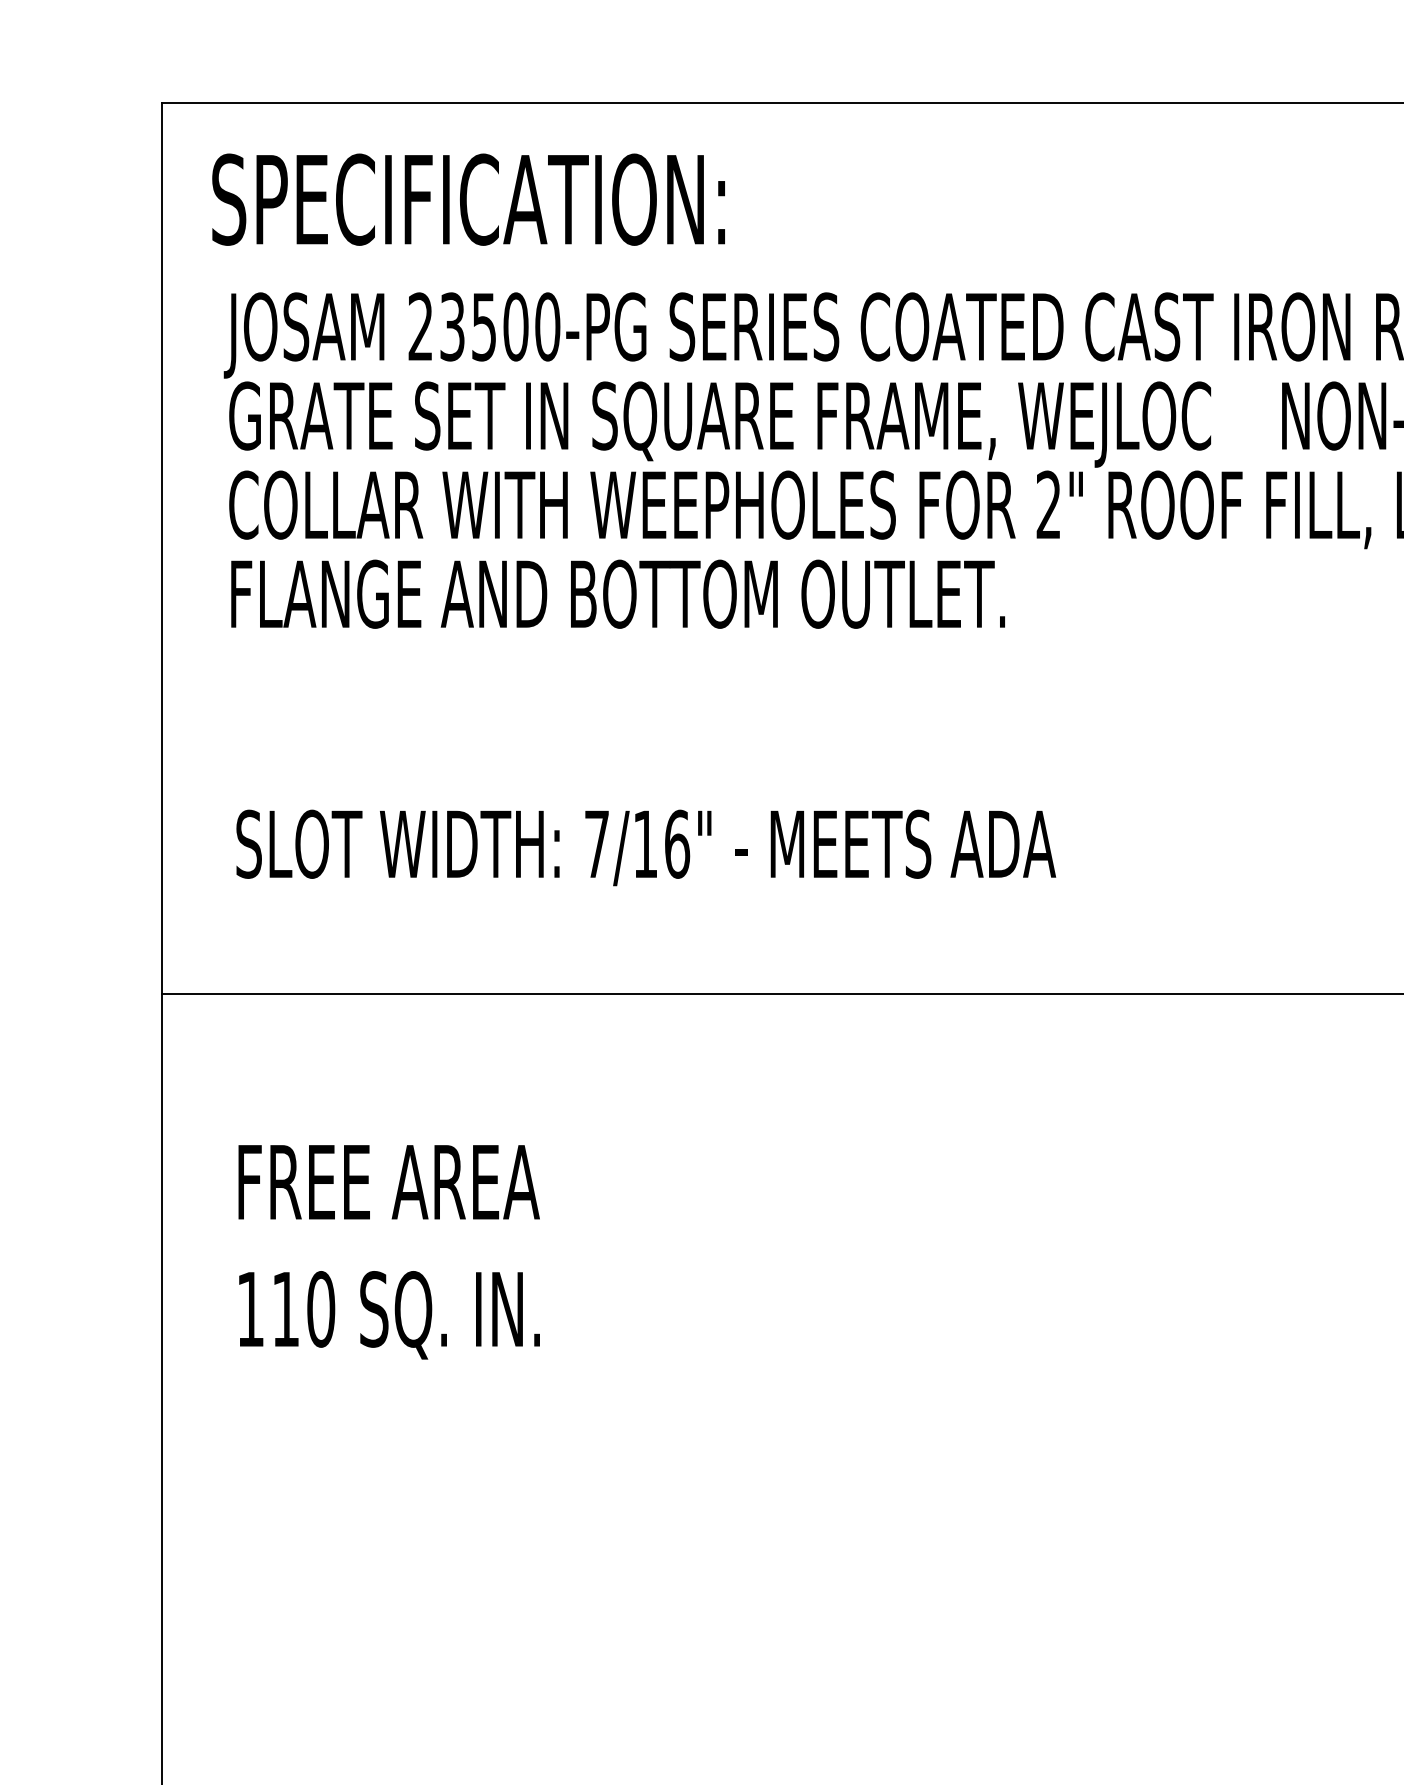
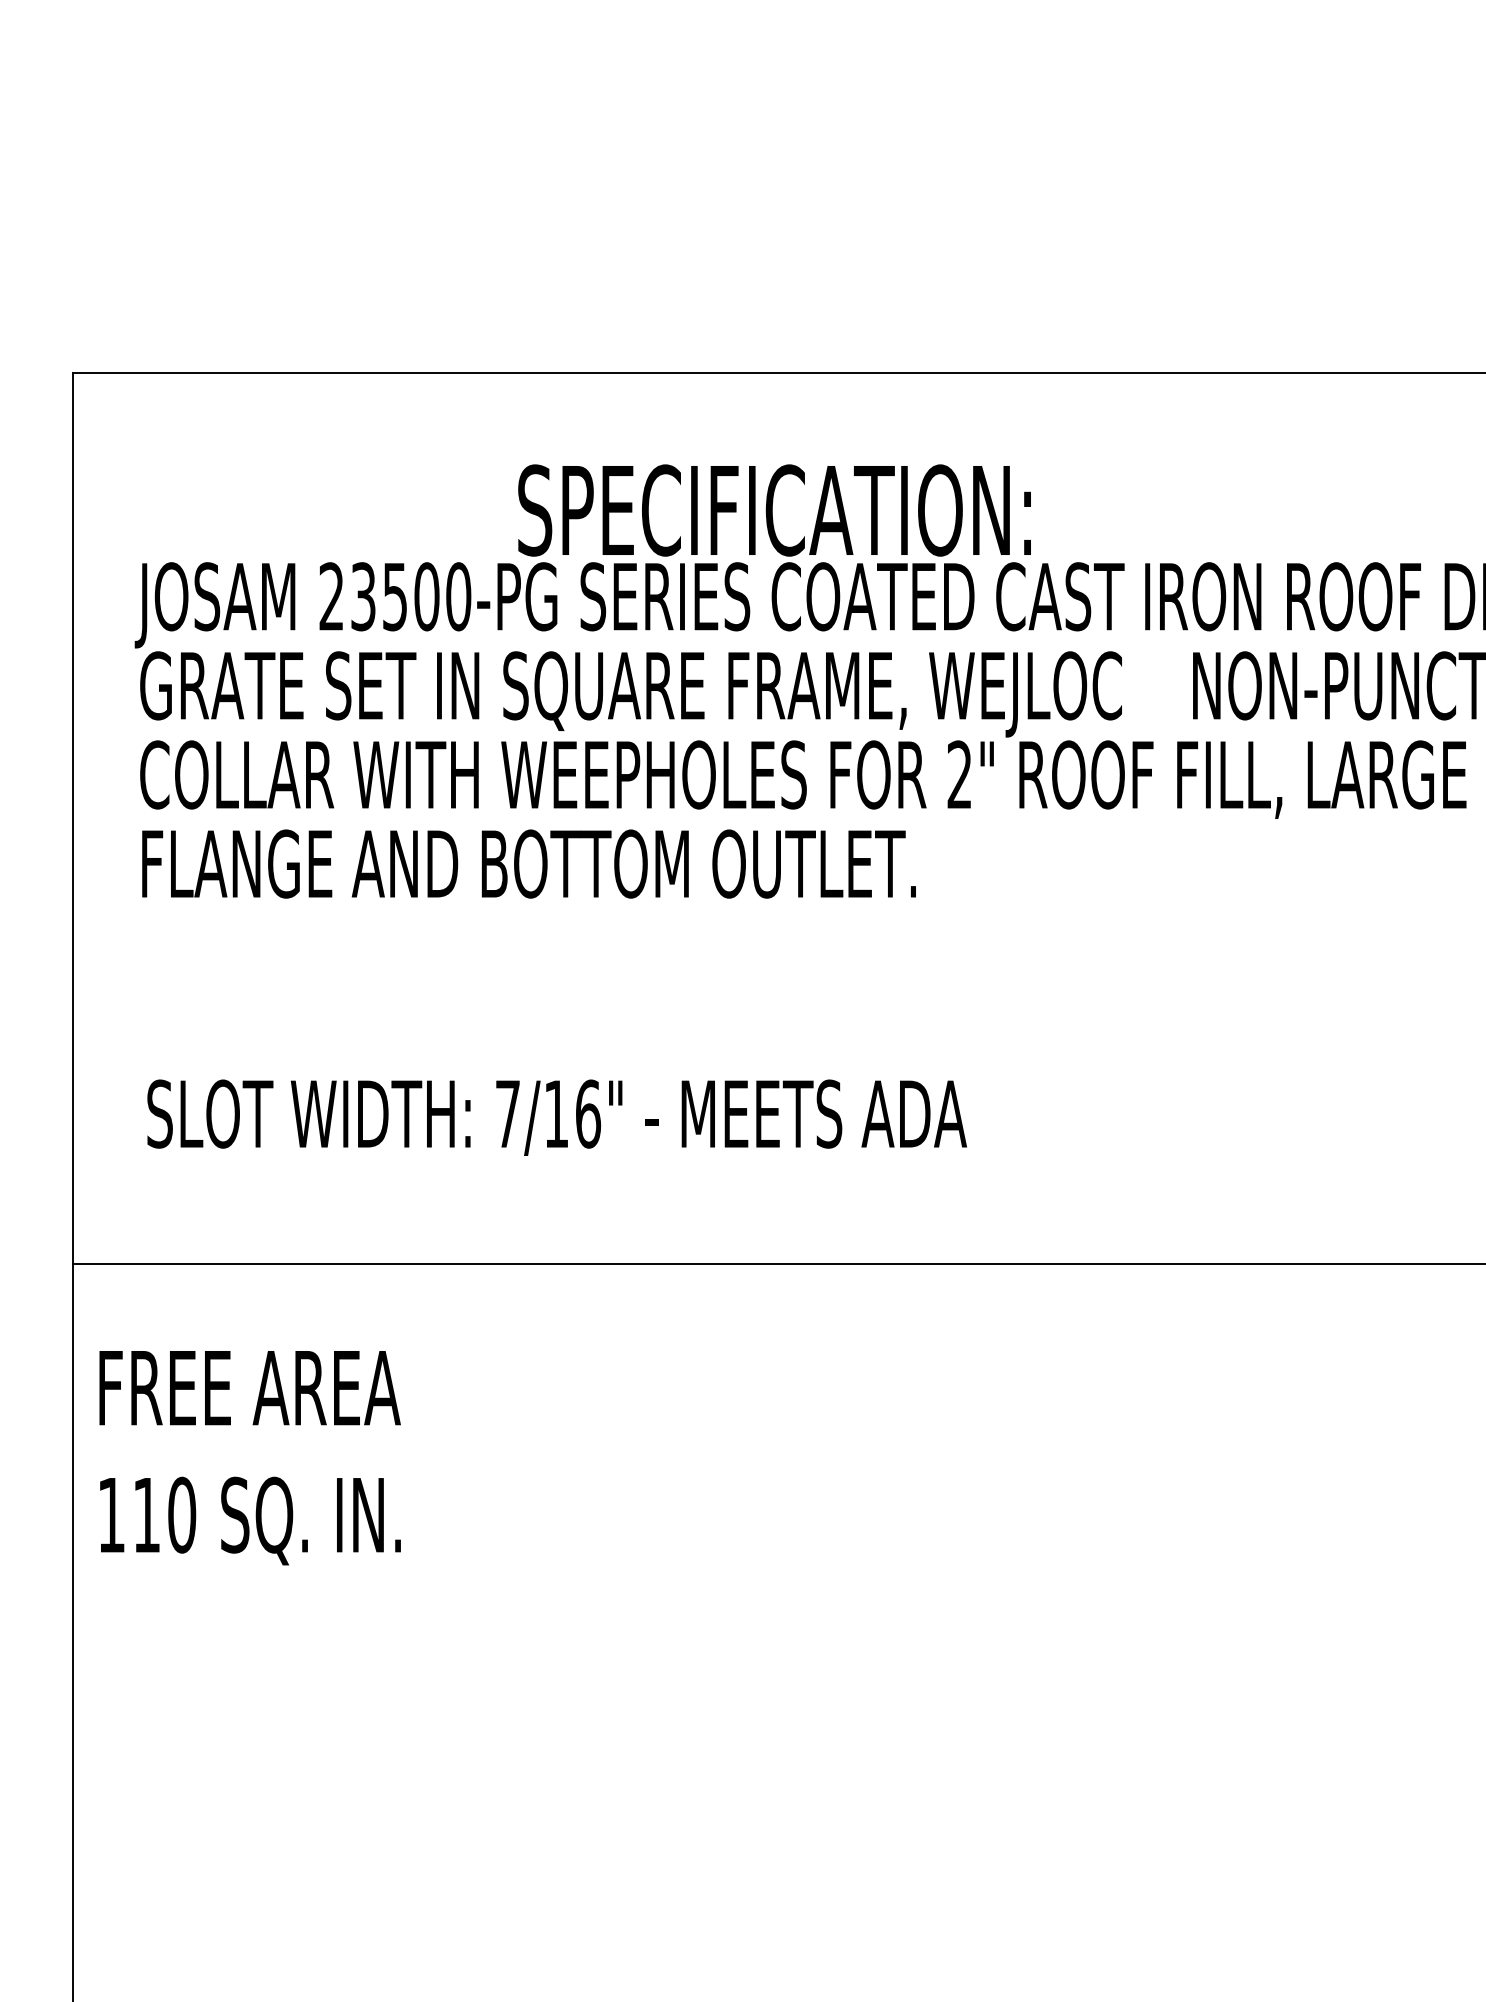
text: (468, 199) -> (774, 510), moved
text: (388, 1252) -> (249, 1458), moved

